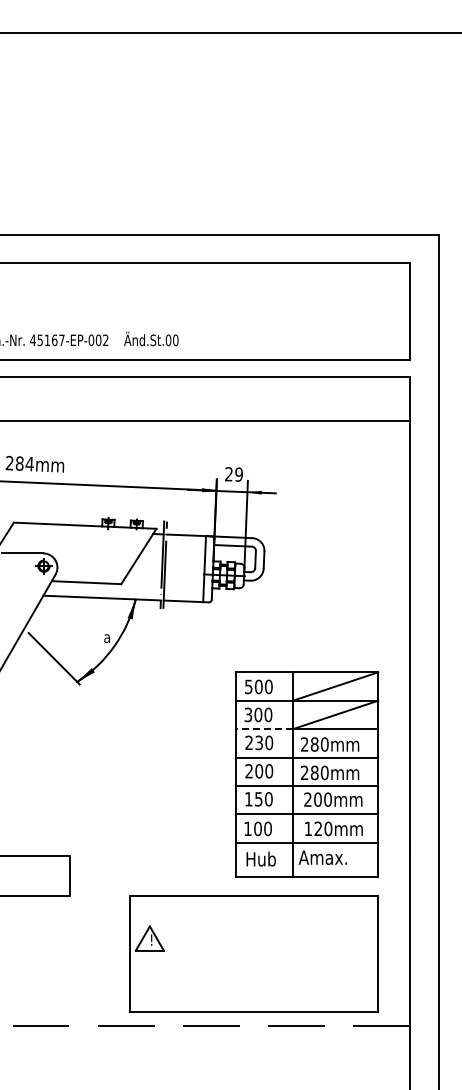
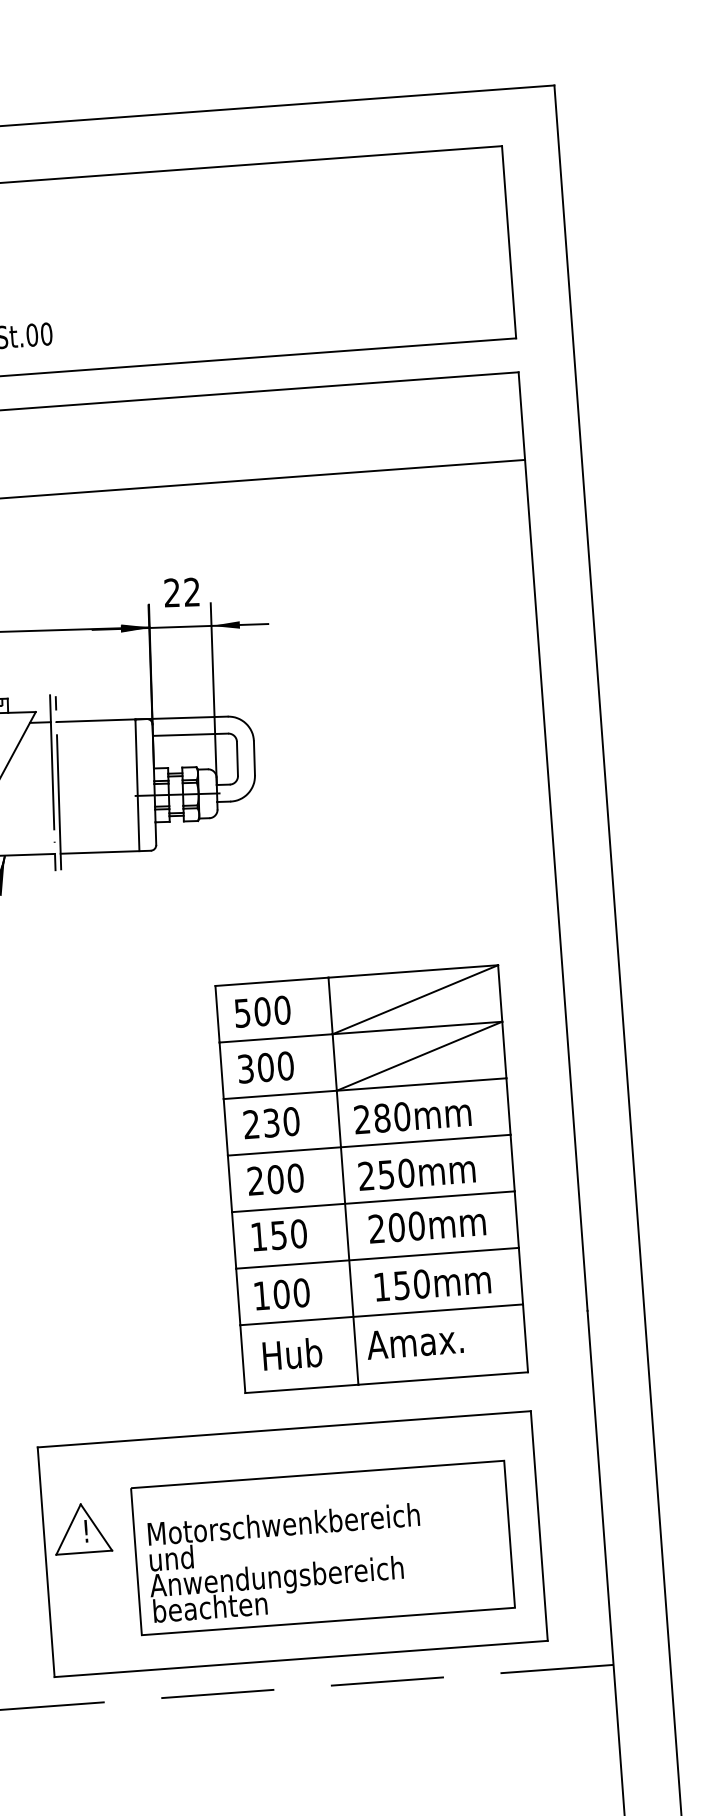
text: (238, 474) -> (191, 591), 29 -> 22
line: (264, 729) -> (280, 1095), dashed -> solid
text: (314, 772) -> (385, 1173), 280mm -> 250mm
text: (317, 828) -> (400, 1284), 120mm -> 150mm
part: (269, 956) -> (323, 1546), added

